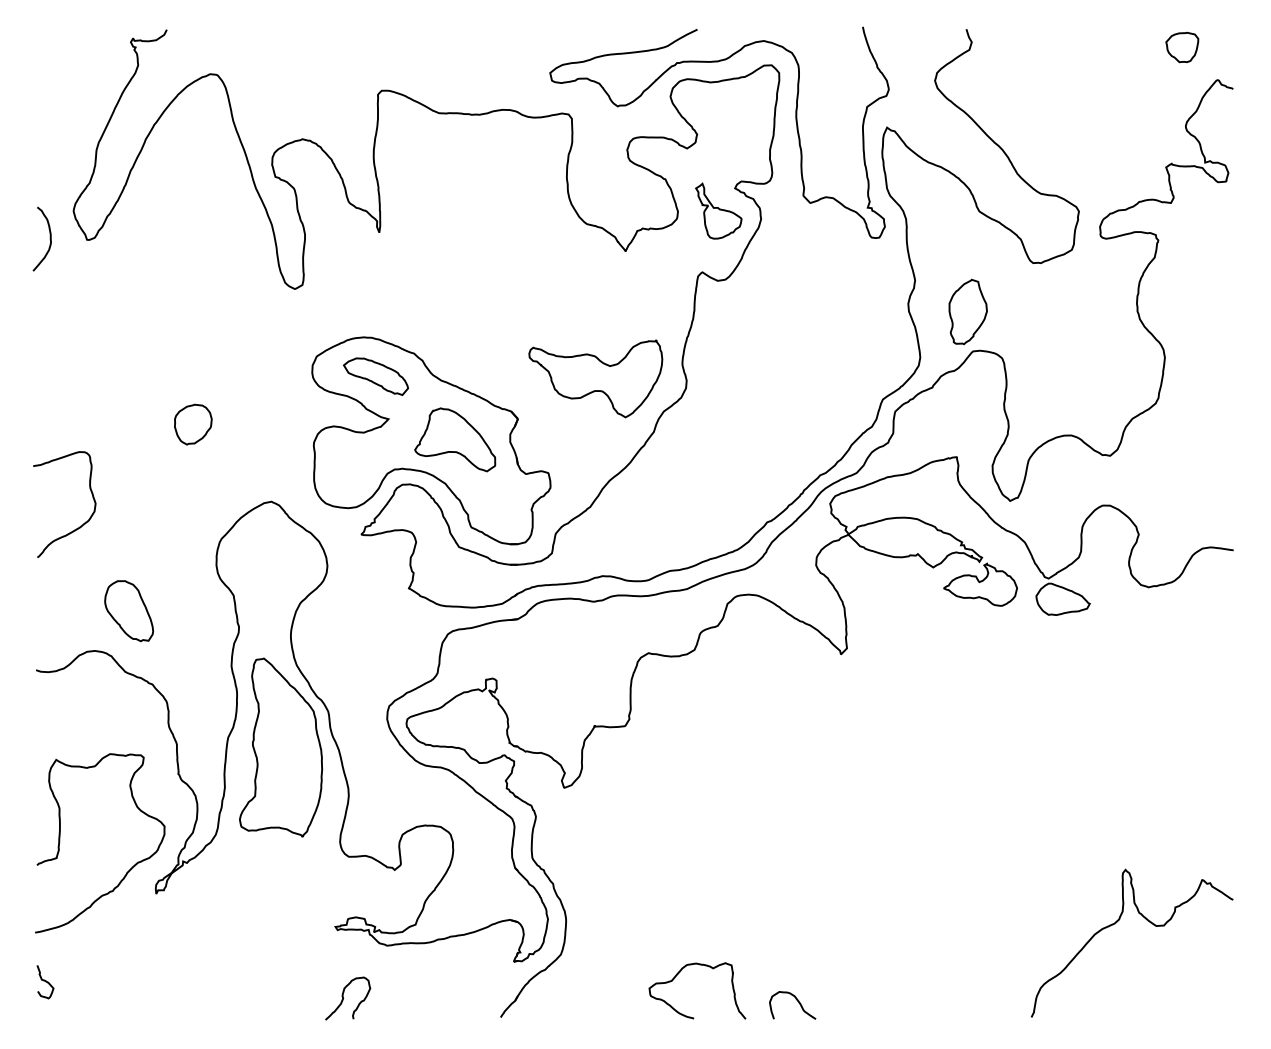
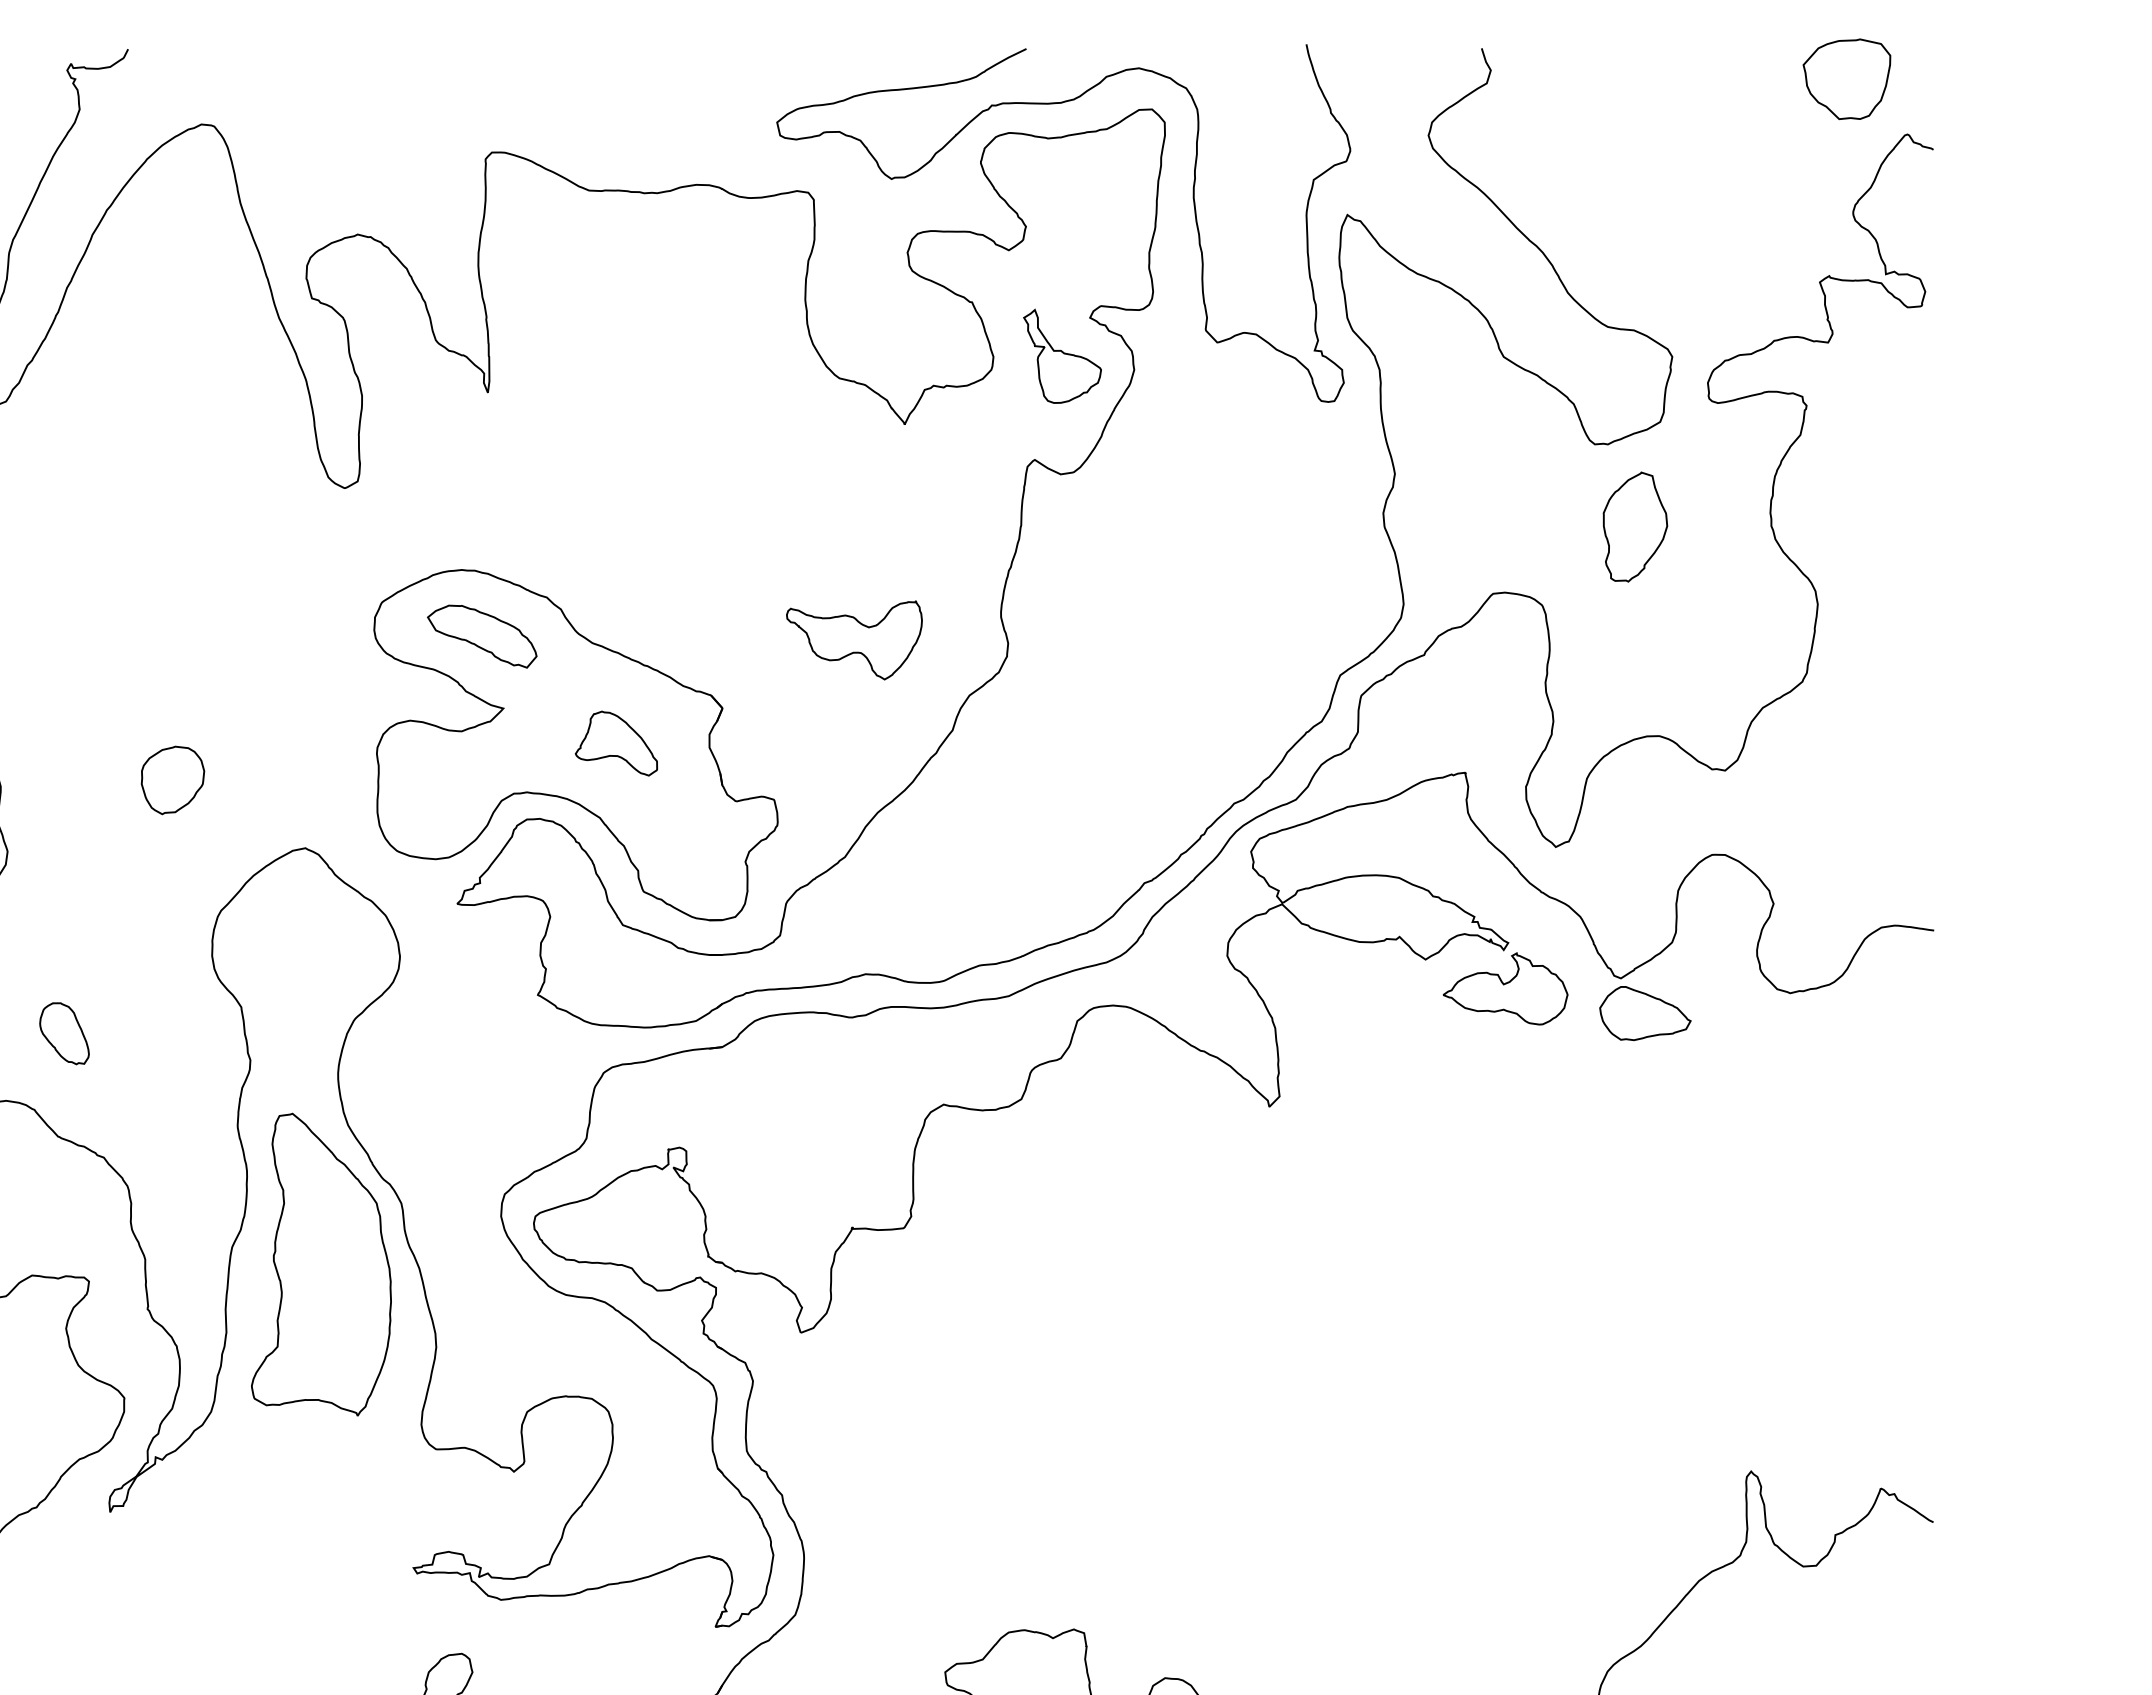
part: (1182, 47) -> (1847, 79), size x1.6
part: (967, 311) -> (1634, 526), moved
part: (595, 378) -> (853, 639), size x0.6
part: (193, 424) -> (173, 780), moved
part: (455, 439) -> (616, 742), size x0.6
part: (129, 611) -> (64, 1034), size x0.6

